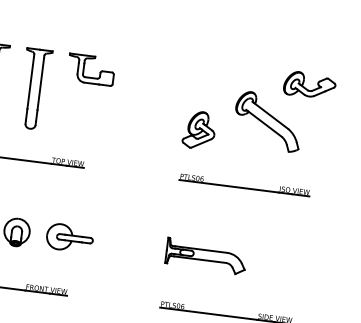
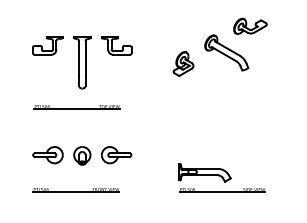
part: (258, 110) -> (219, 46), moved
part: (244, 185) -> (223, 107), removed
part: (205, 255) -> (204, 172), moved

